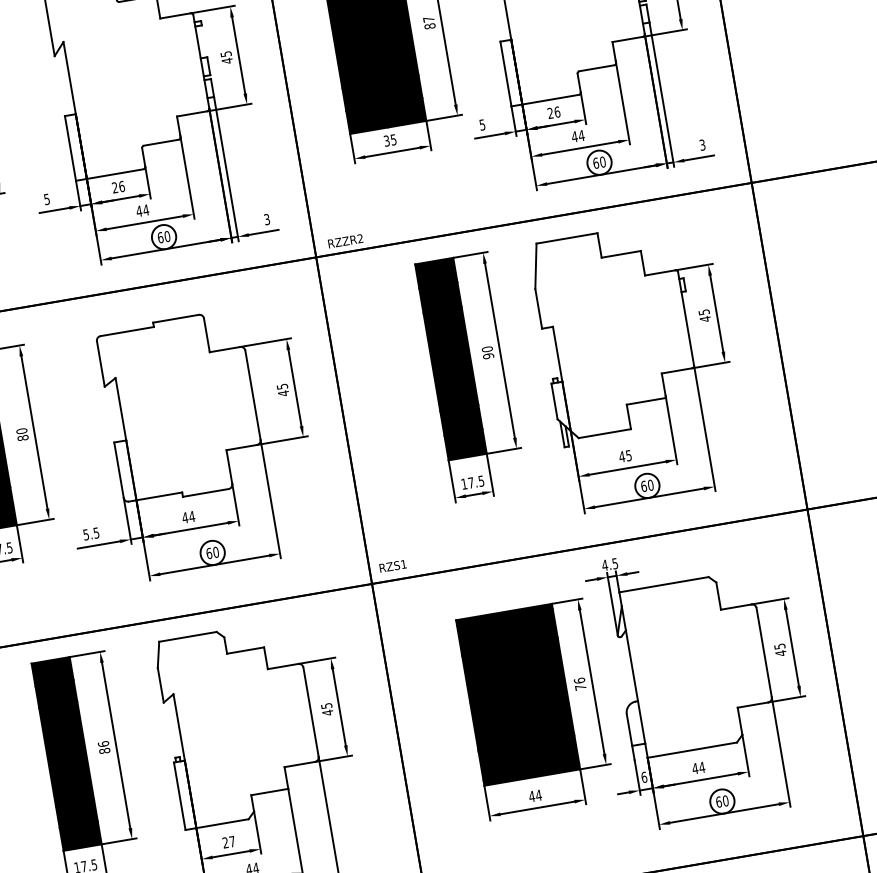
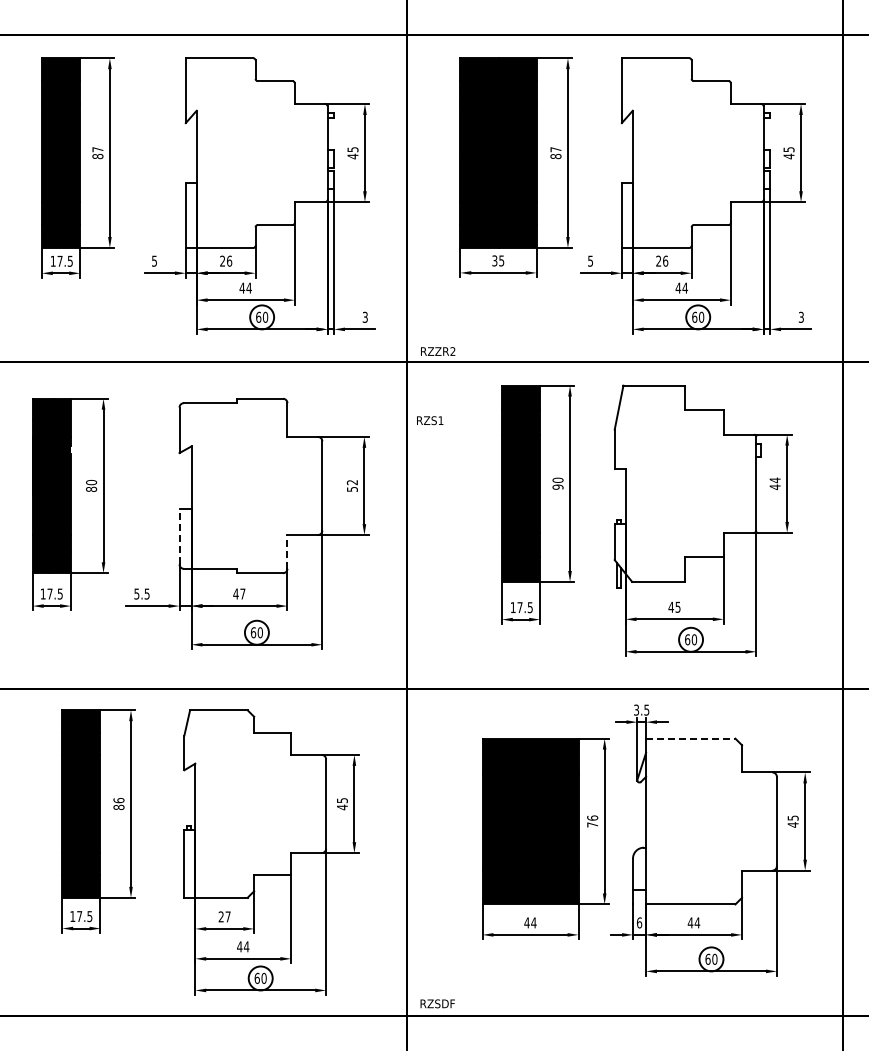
text: (703, 312) -> (774, 480), 45 -> 44
text: (282, 390) -> (351, 486), 45 -> 52
line: (229, 466) -> (287, 551), solid -> dashed
line: (118, 470) -> (179, 536), solid -> dashed
text: (191, 516) -> (242, 593), 44 -> 47
text: (604, 564) -> (636, 709), 4.5 -> 3.5
text: (393, 566) -> (430, 420), moved
line: (663, 584) -> (690, 738), solid -> dashed

